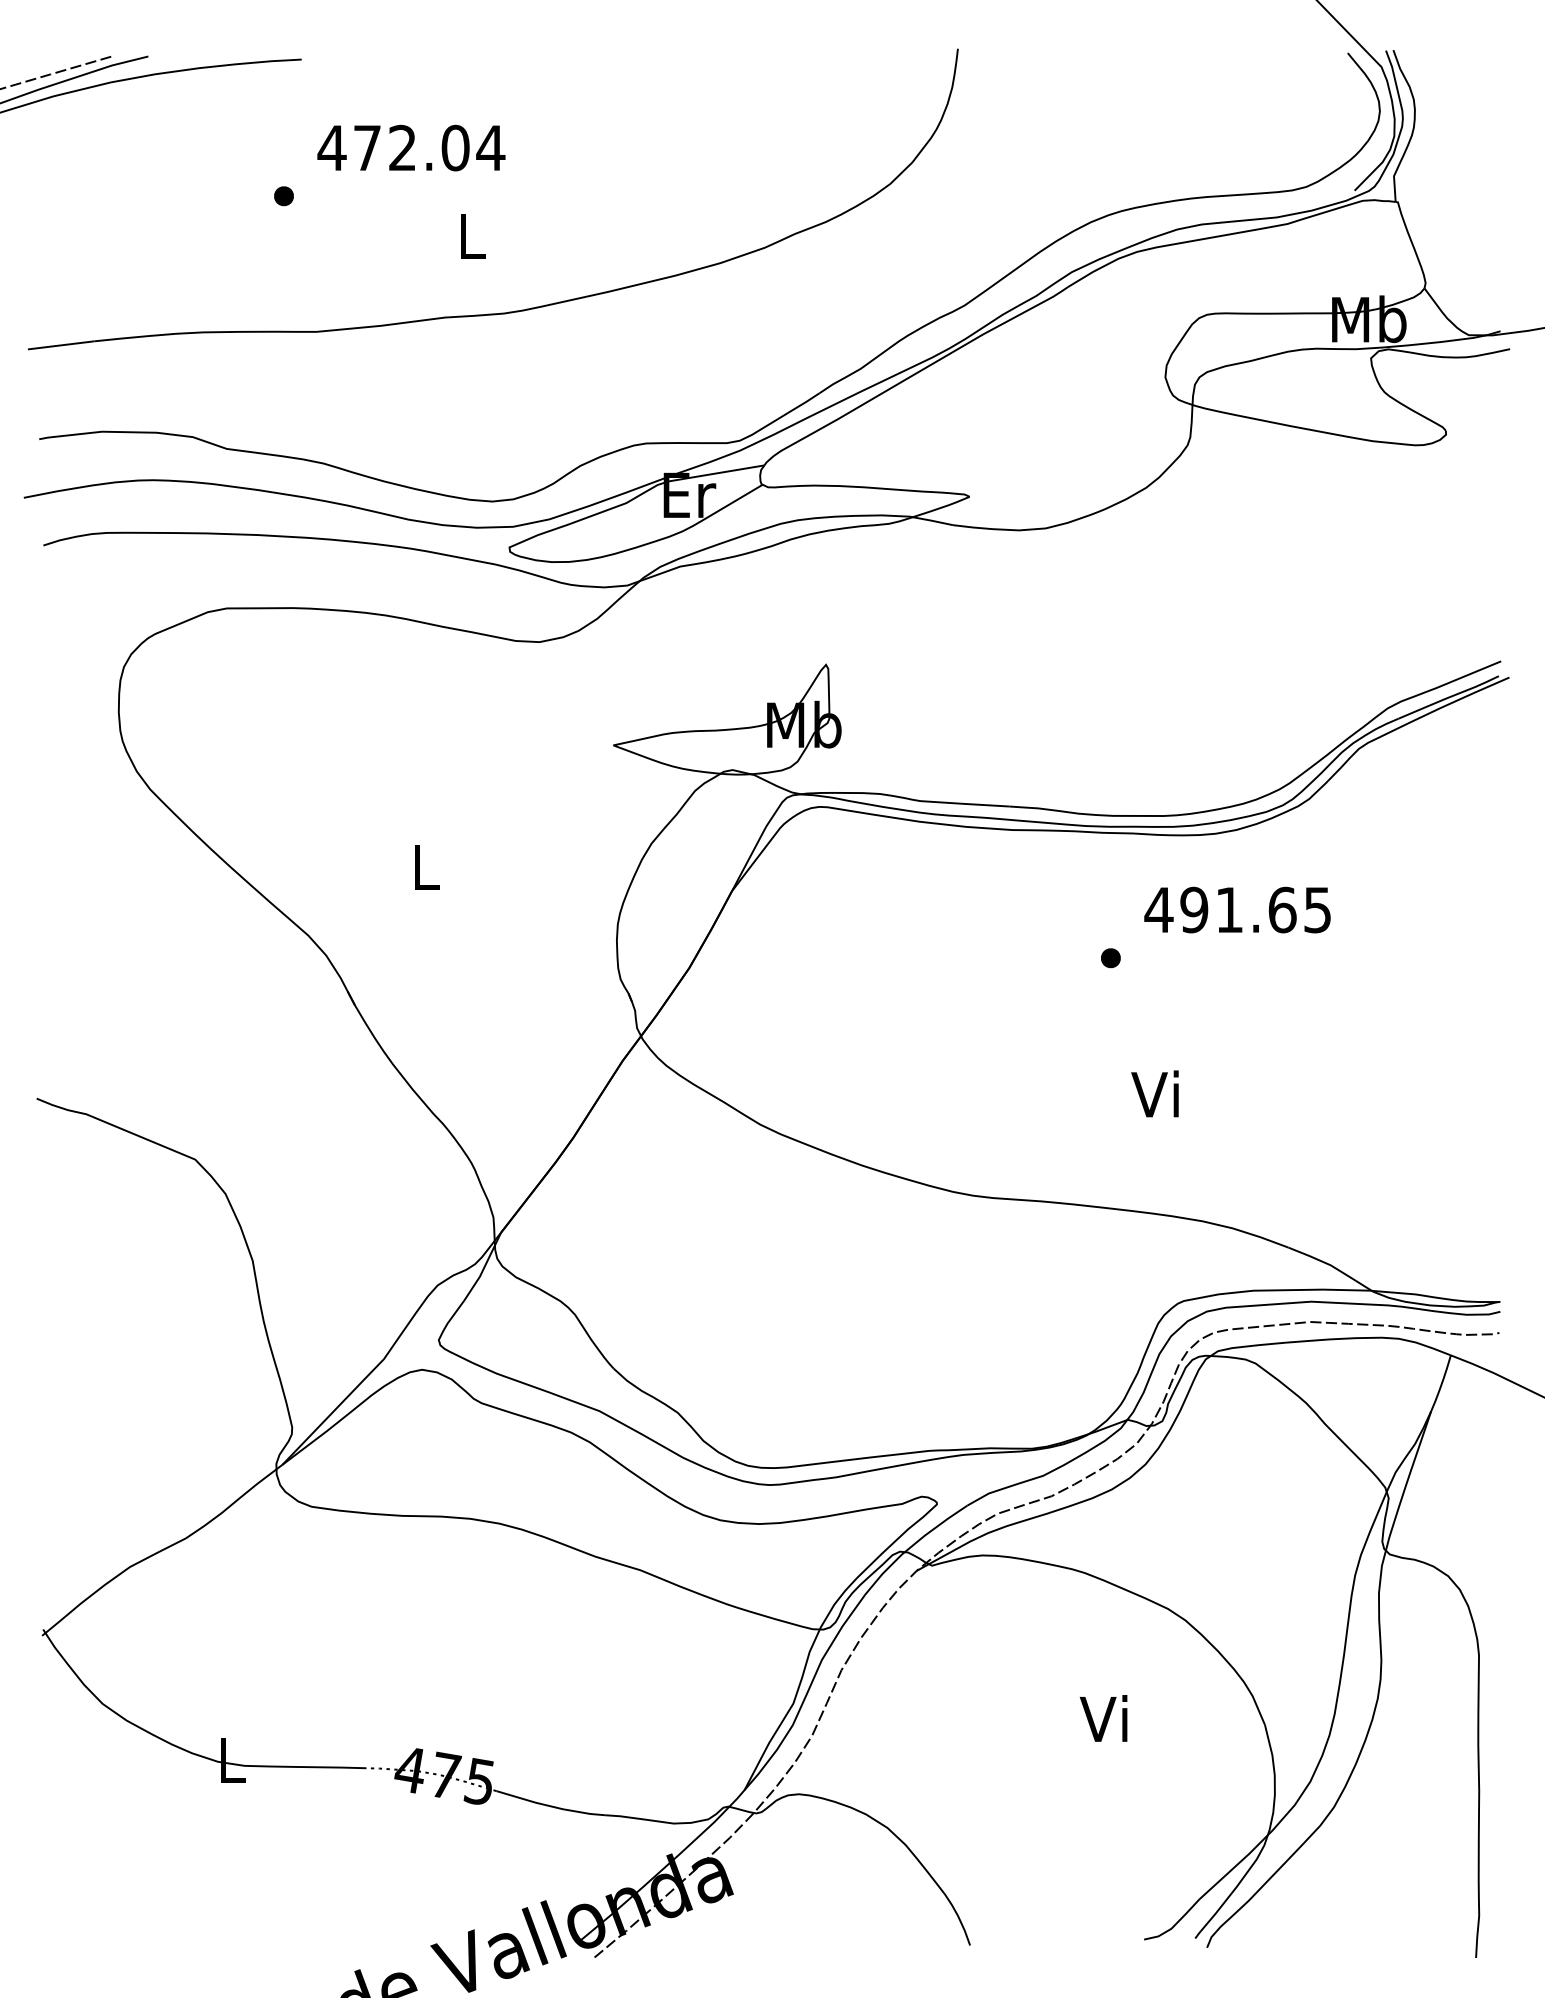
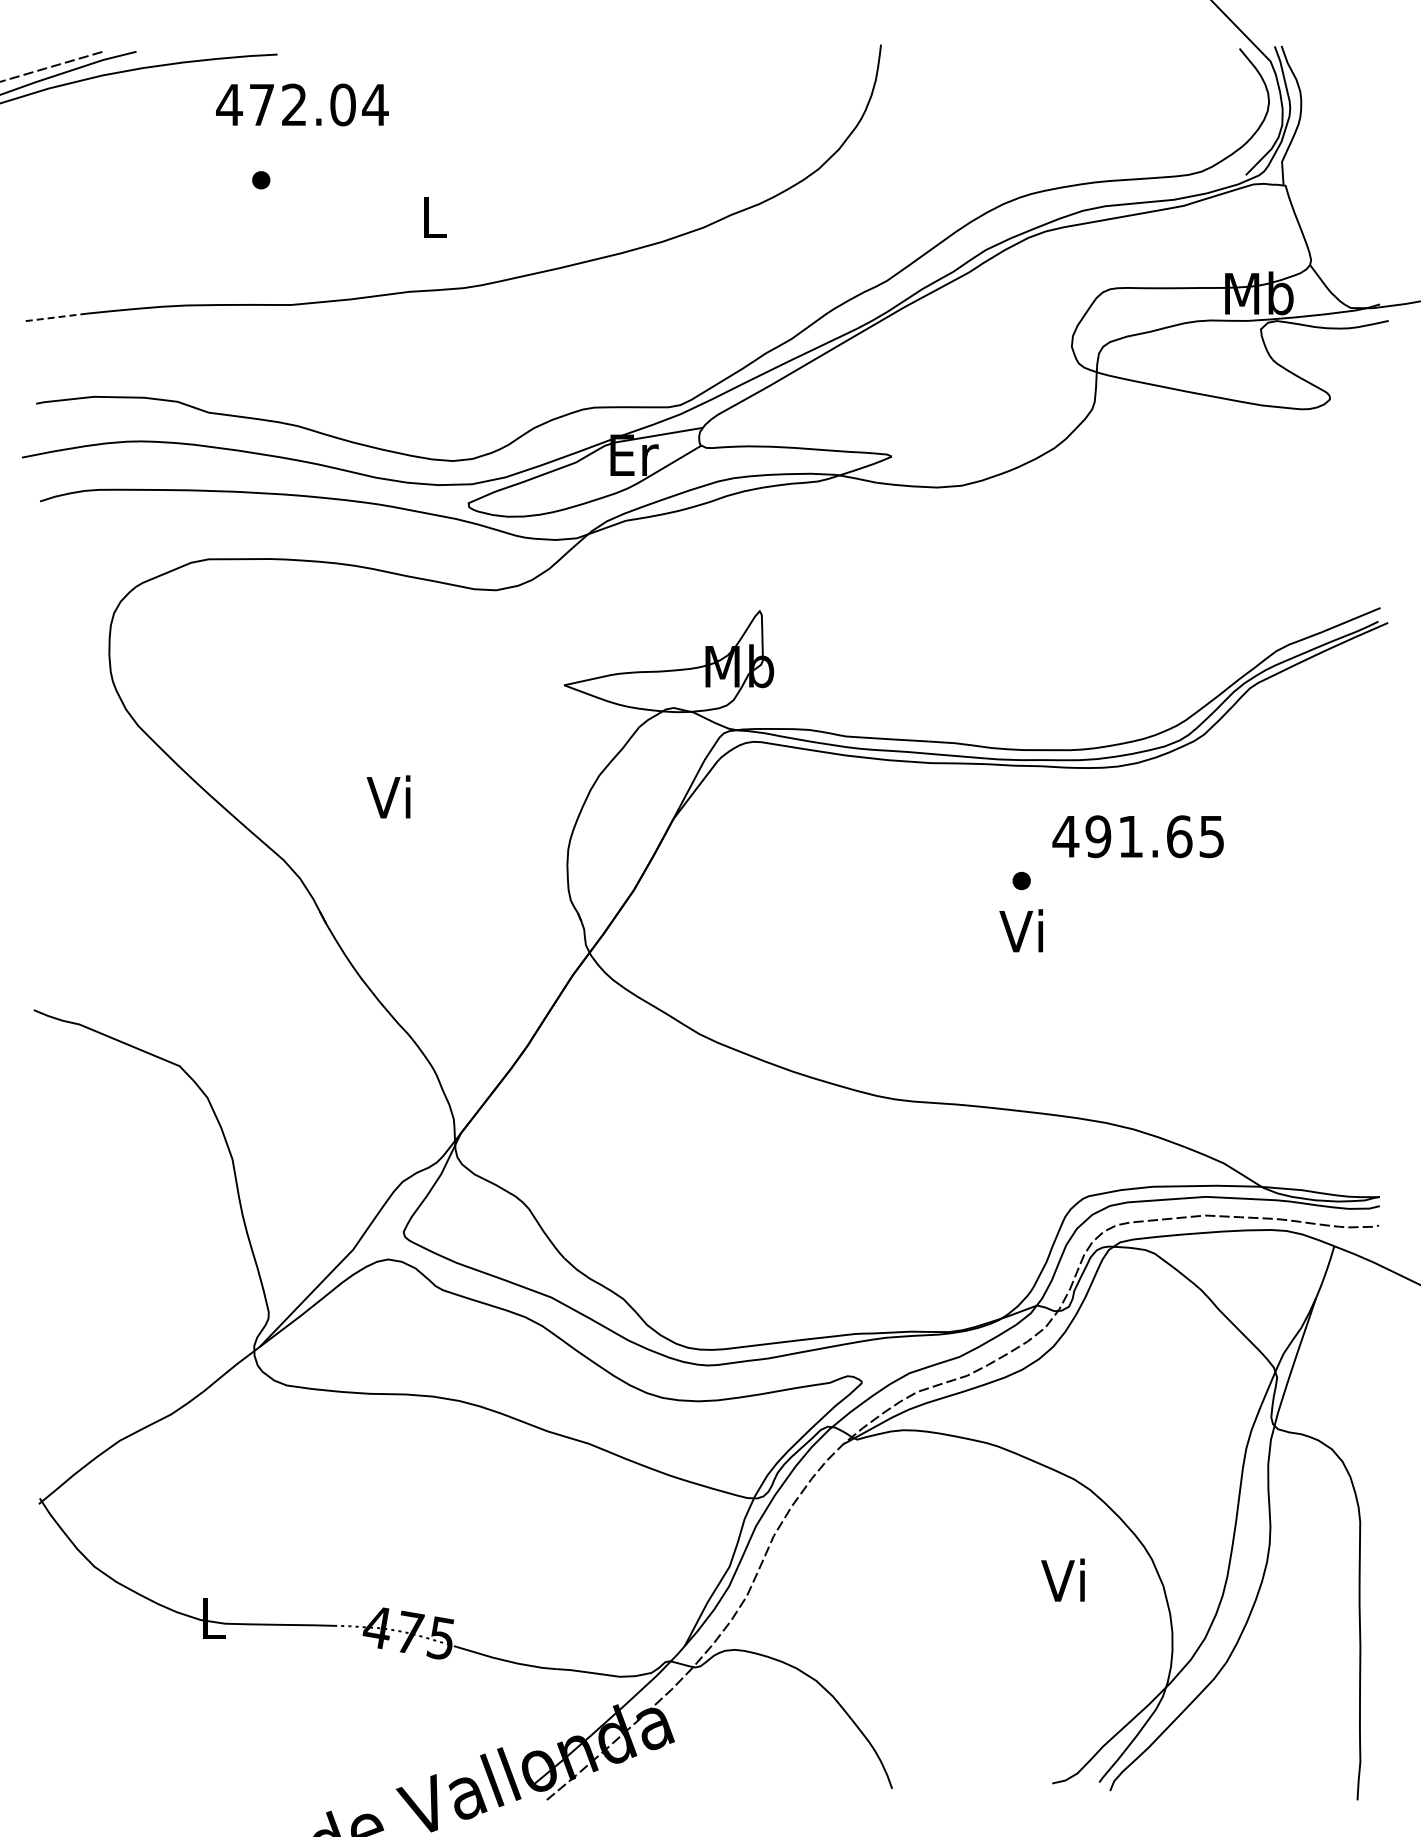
text: (411, 147) -> (302, 104), moved
line: (61, 345) -> (56, 317), solid -> dashed
text: (422, 866) -> (388, 796), L -> Vi
text: (1154, 1093) -> (1020, 930), moved
text: (1103, 1717) -> (1062, 1579), moved

